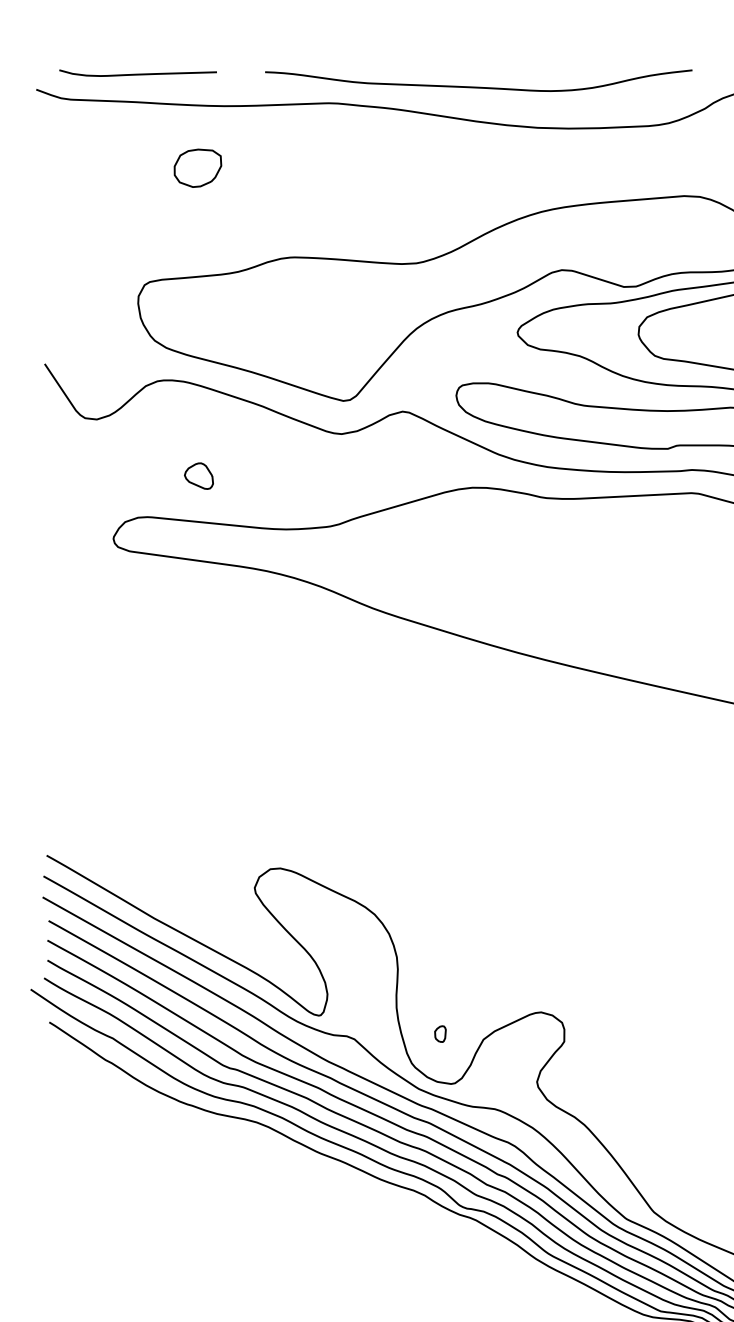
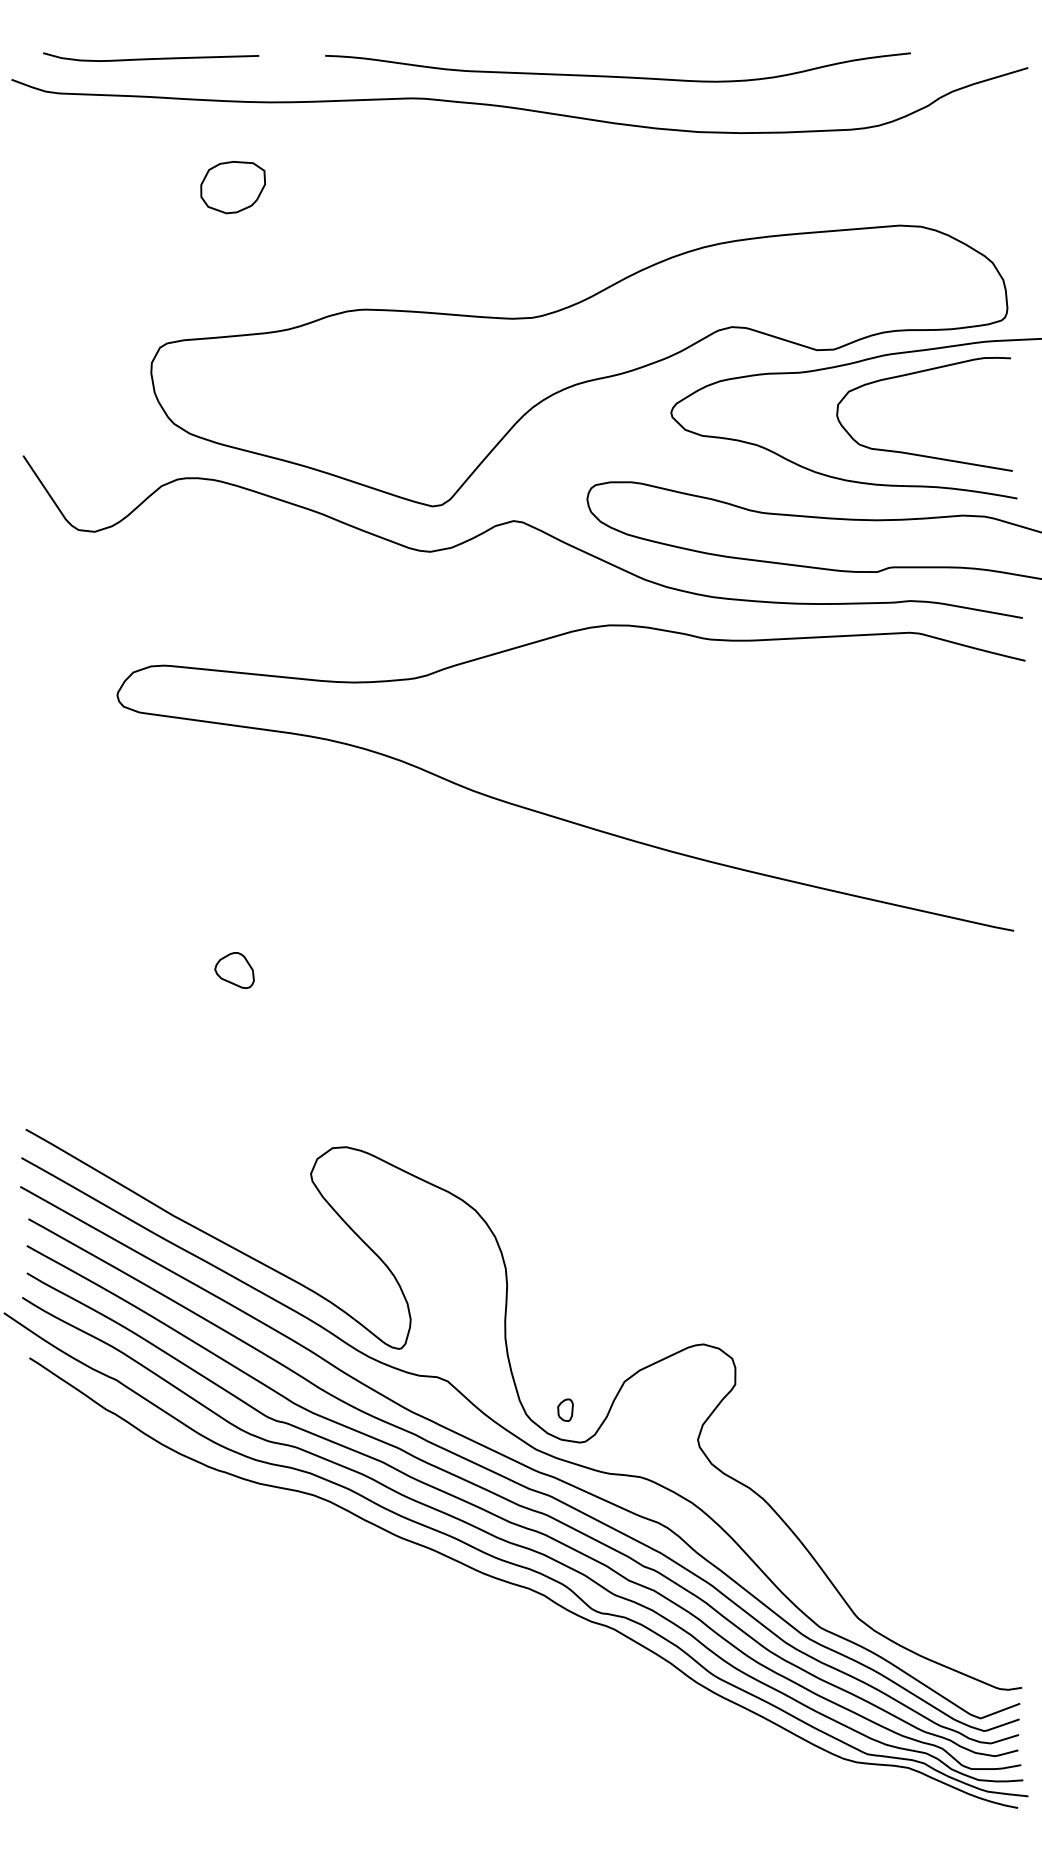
part: (198, 476) -> (234, 970), moved
part: (440, 1033) -> (565, 1409), moved

